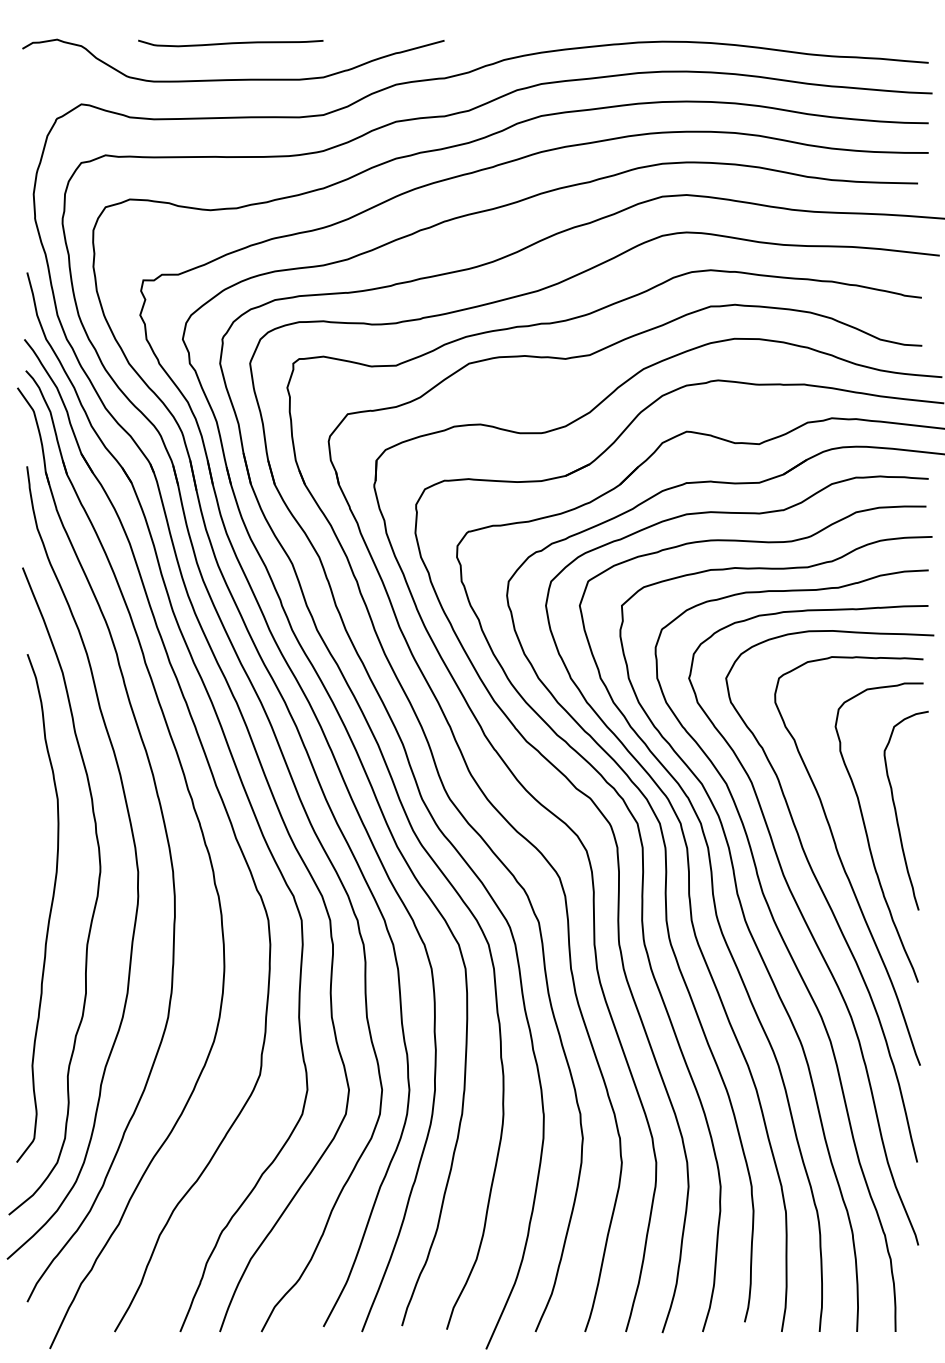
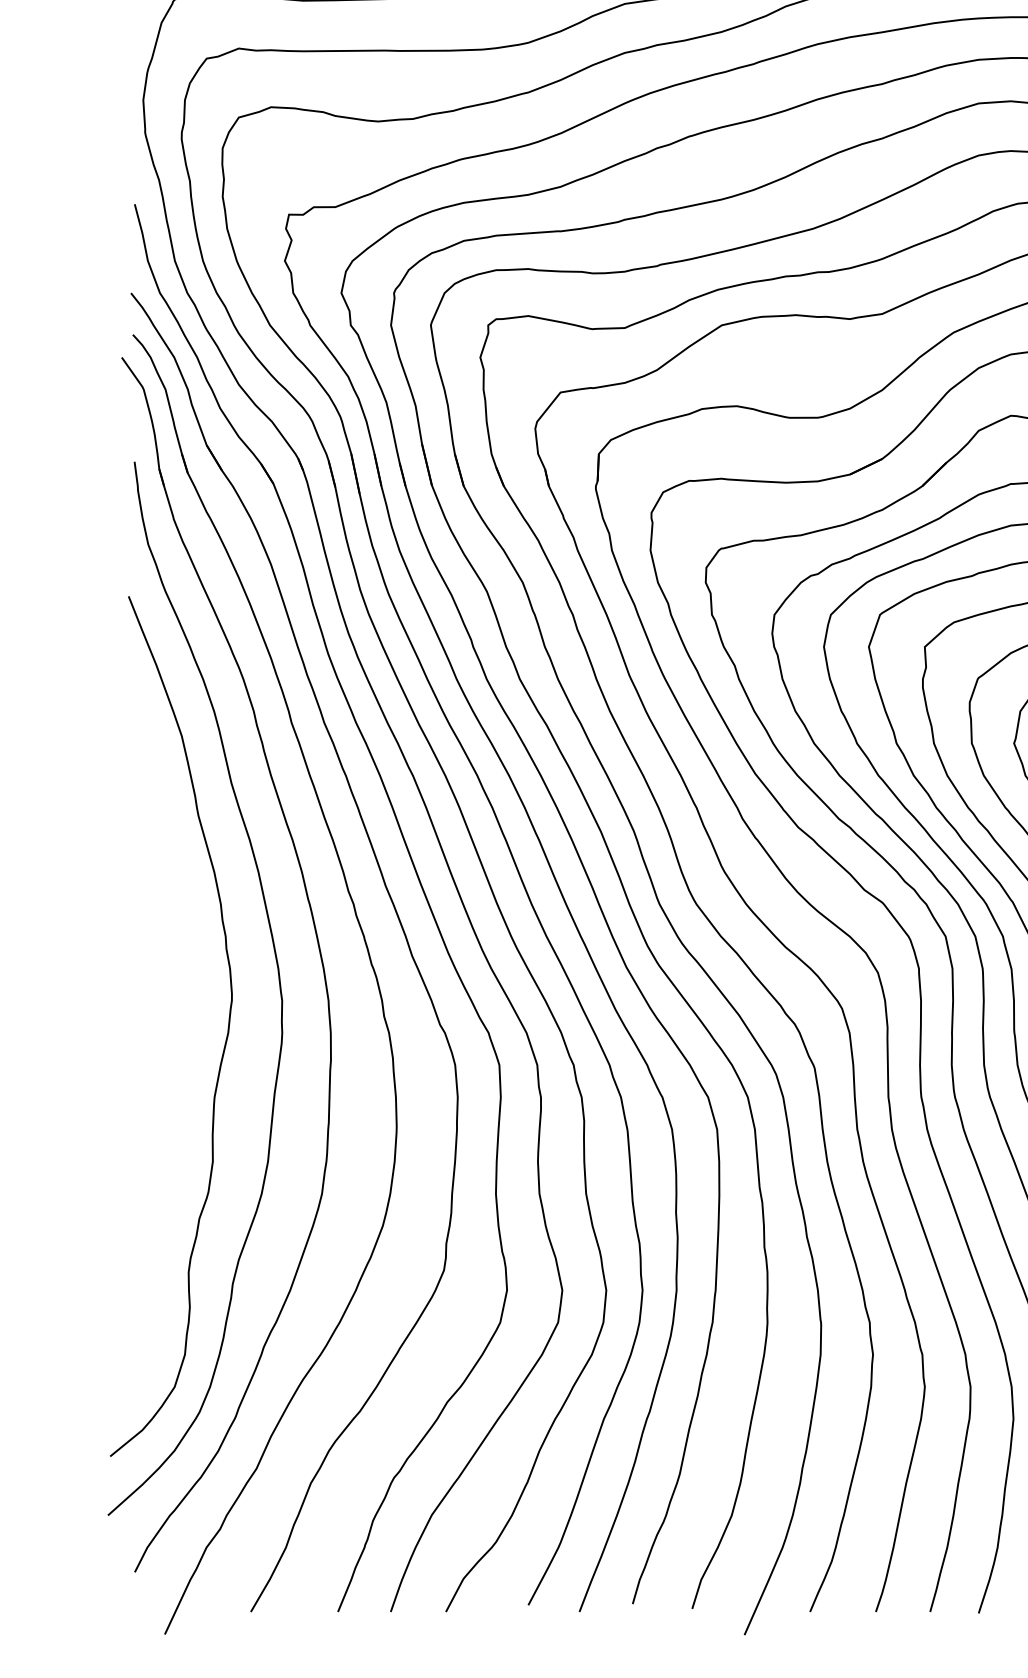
curve: (49, 911) -> (164, 1053), removed

